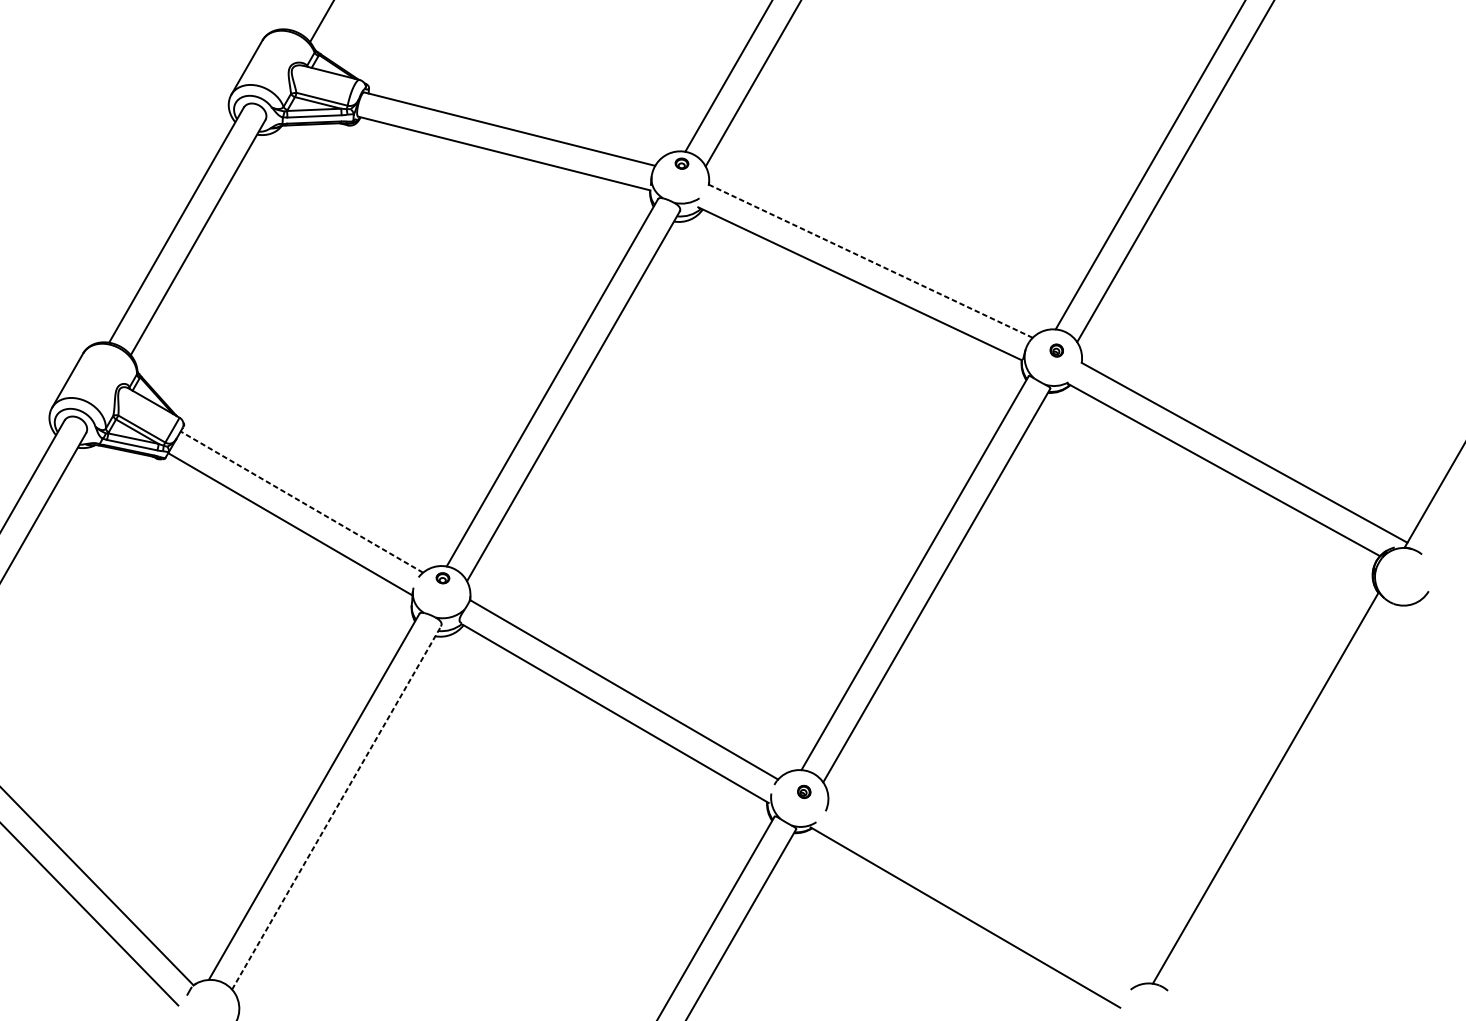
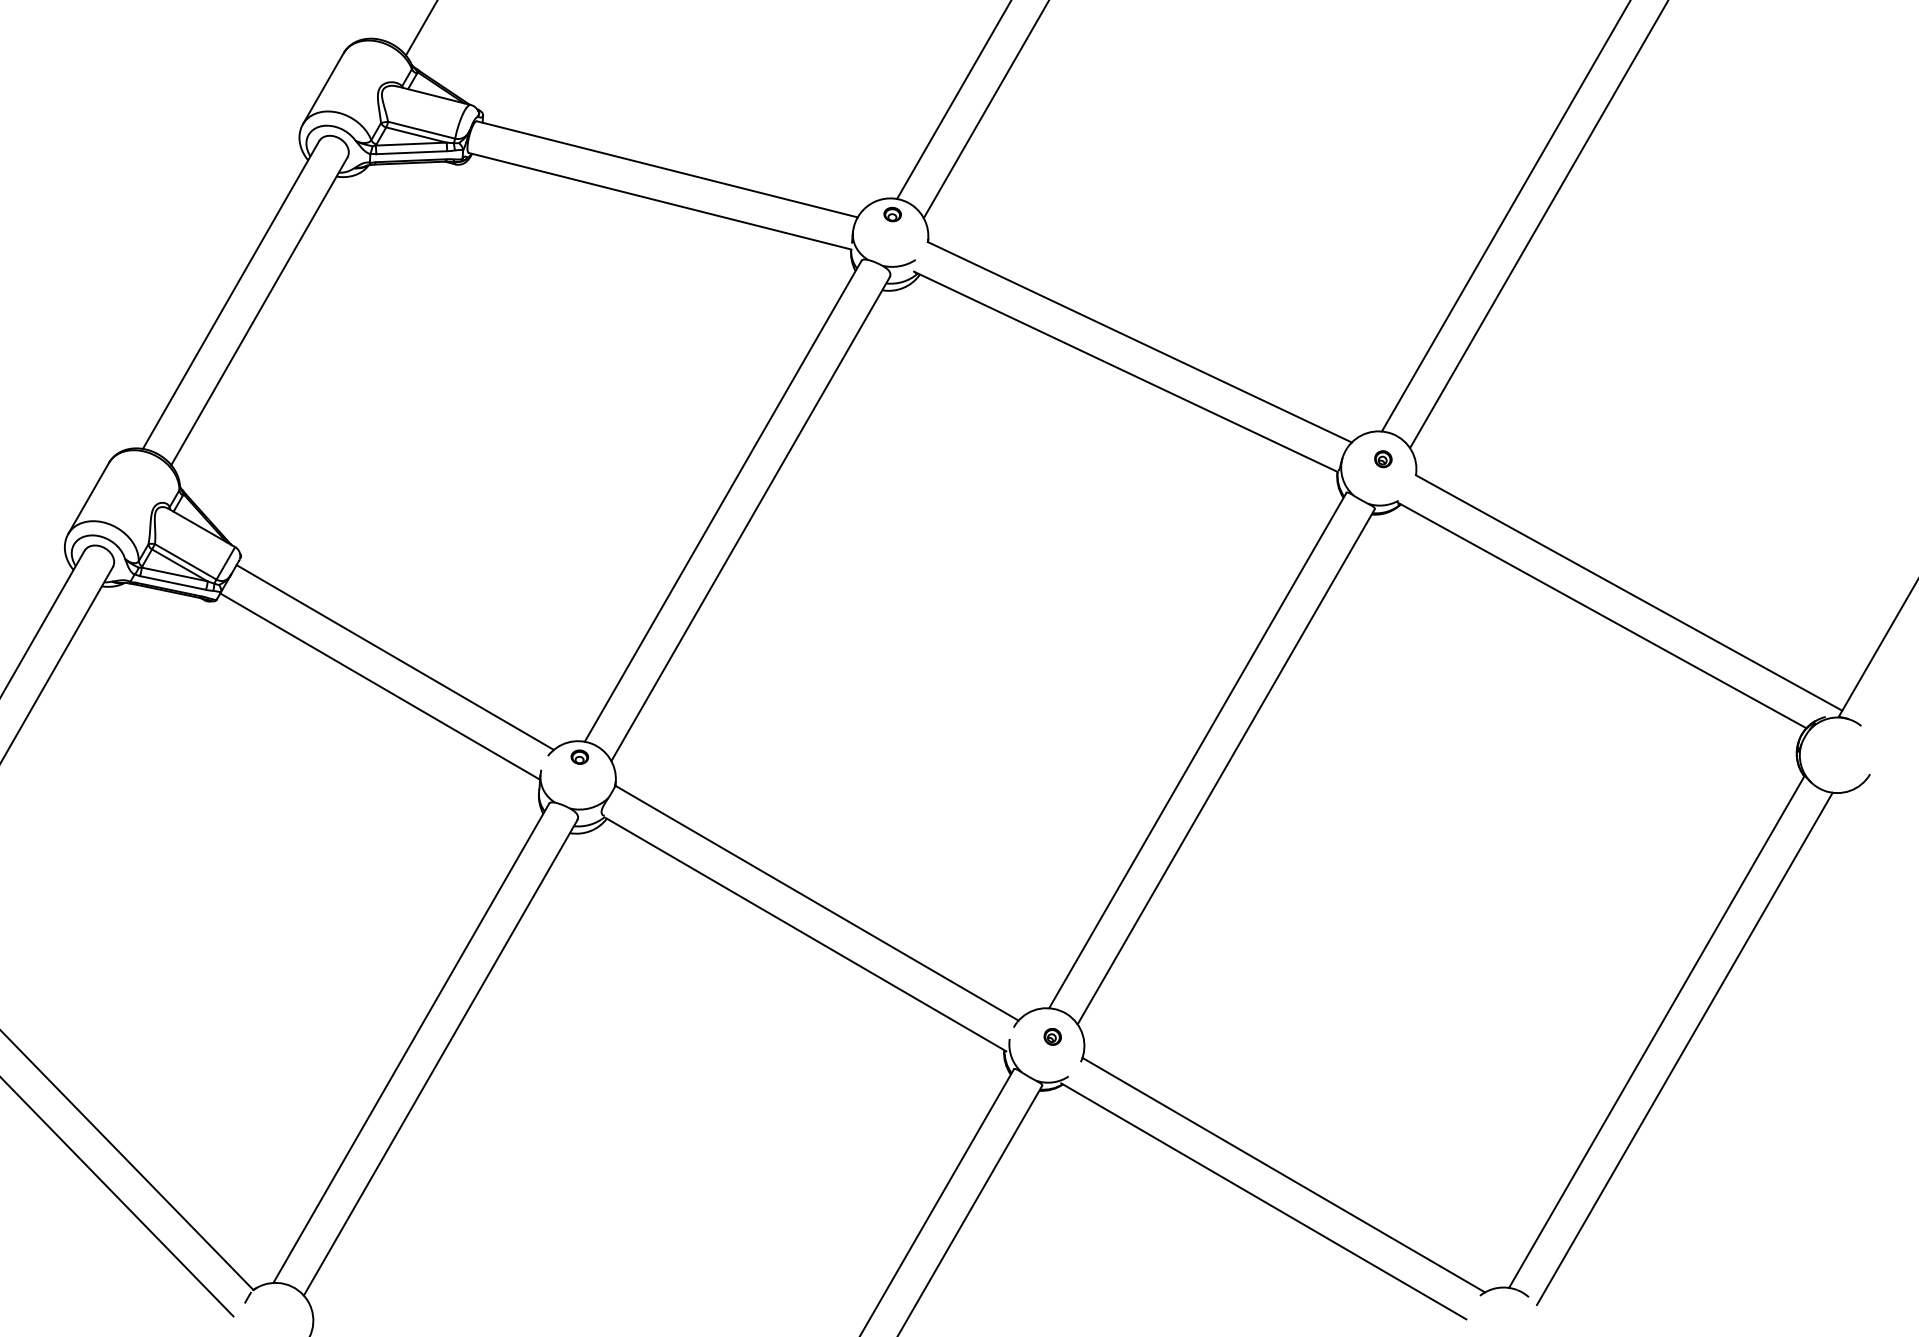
line: (870, 261) -> (1139, 342), dashed -> solid
line: (302, 502) -> (395, 657), dashed -> solid
line: (1286, 800) -> (1684, 1048), added
line: (336, 807) -> (440, 1057), dashed -> solid
line: (980, 897) -> (1283, 1174), added

